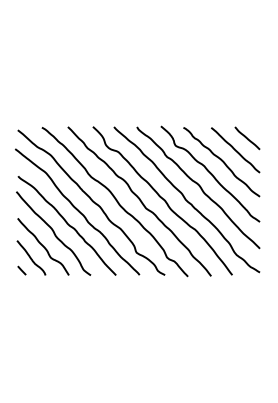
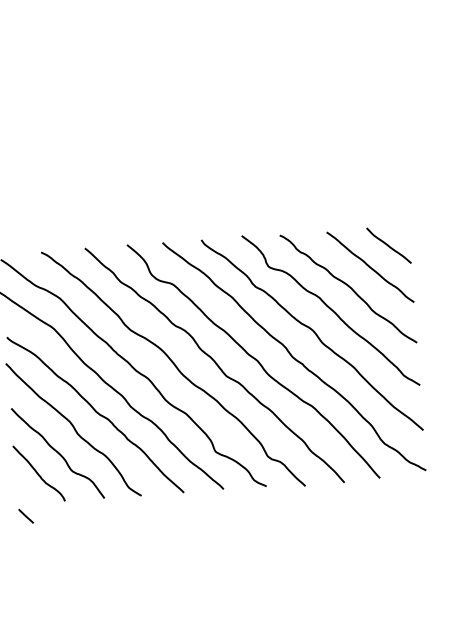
curve: (21, 270) -> (25, 516), moved

